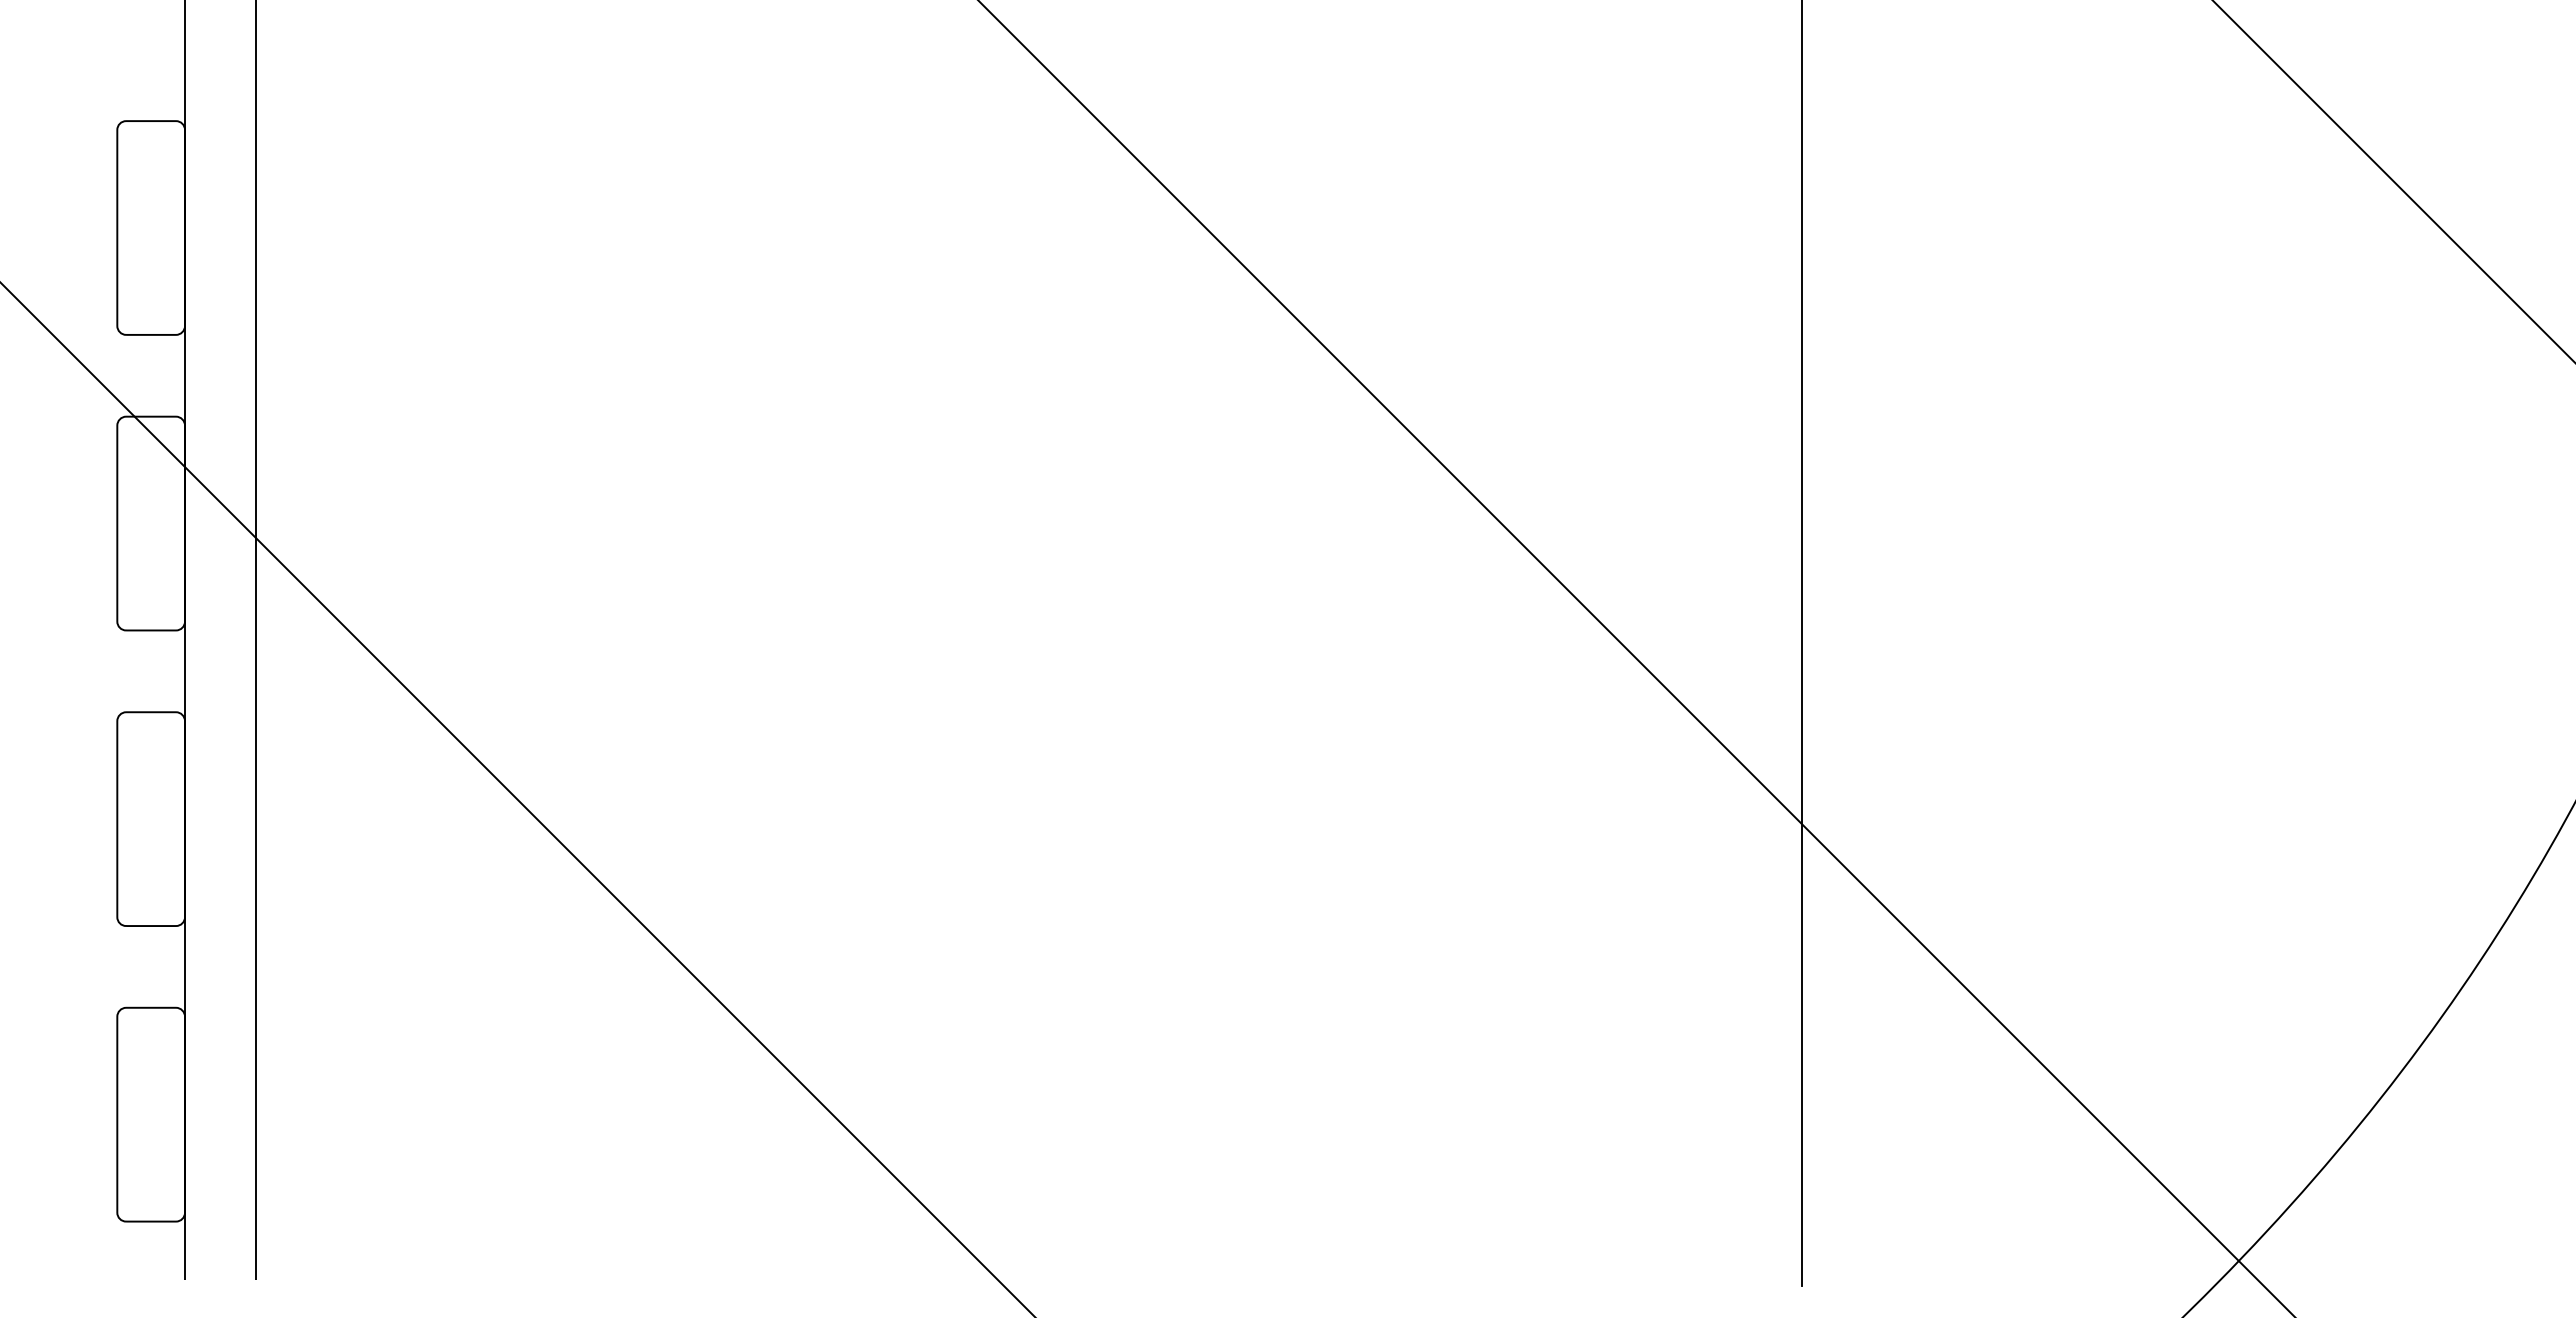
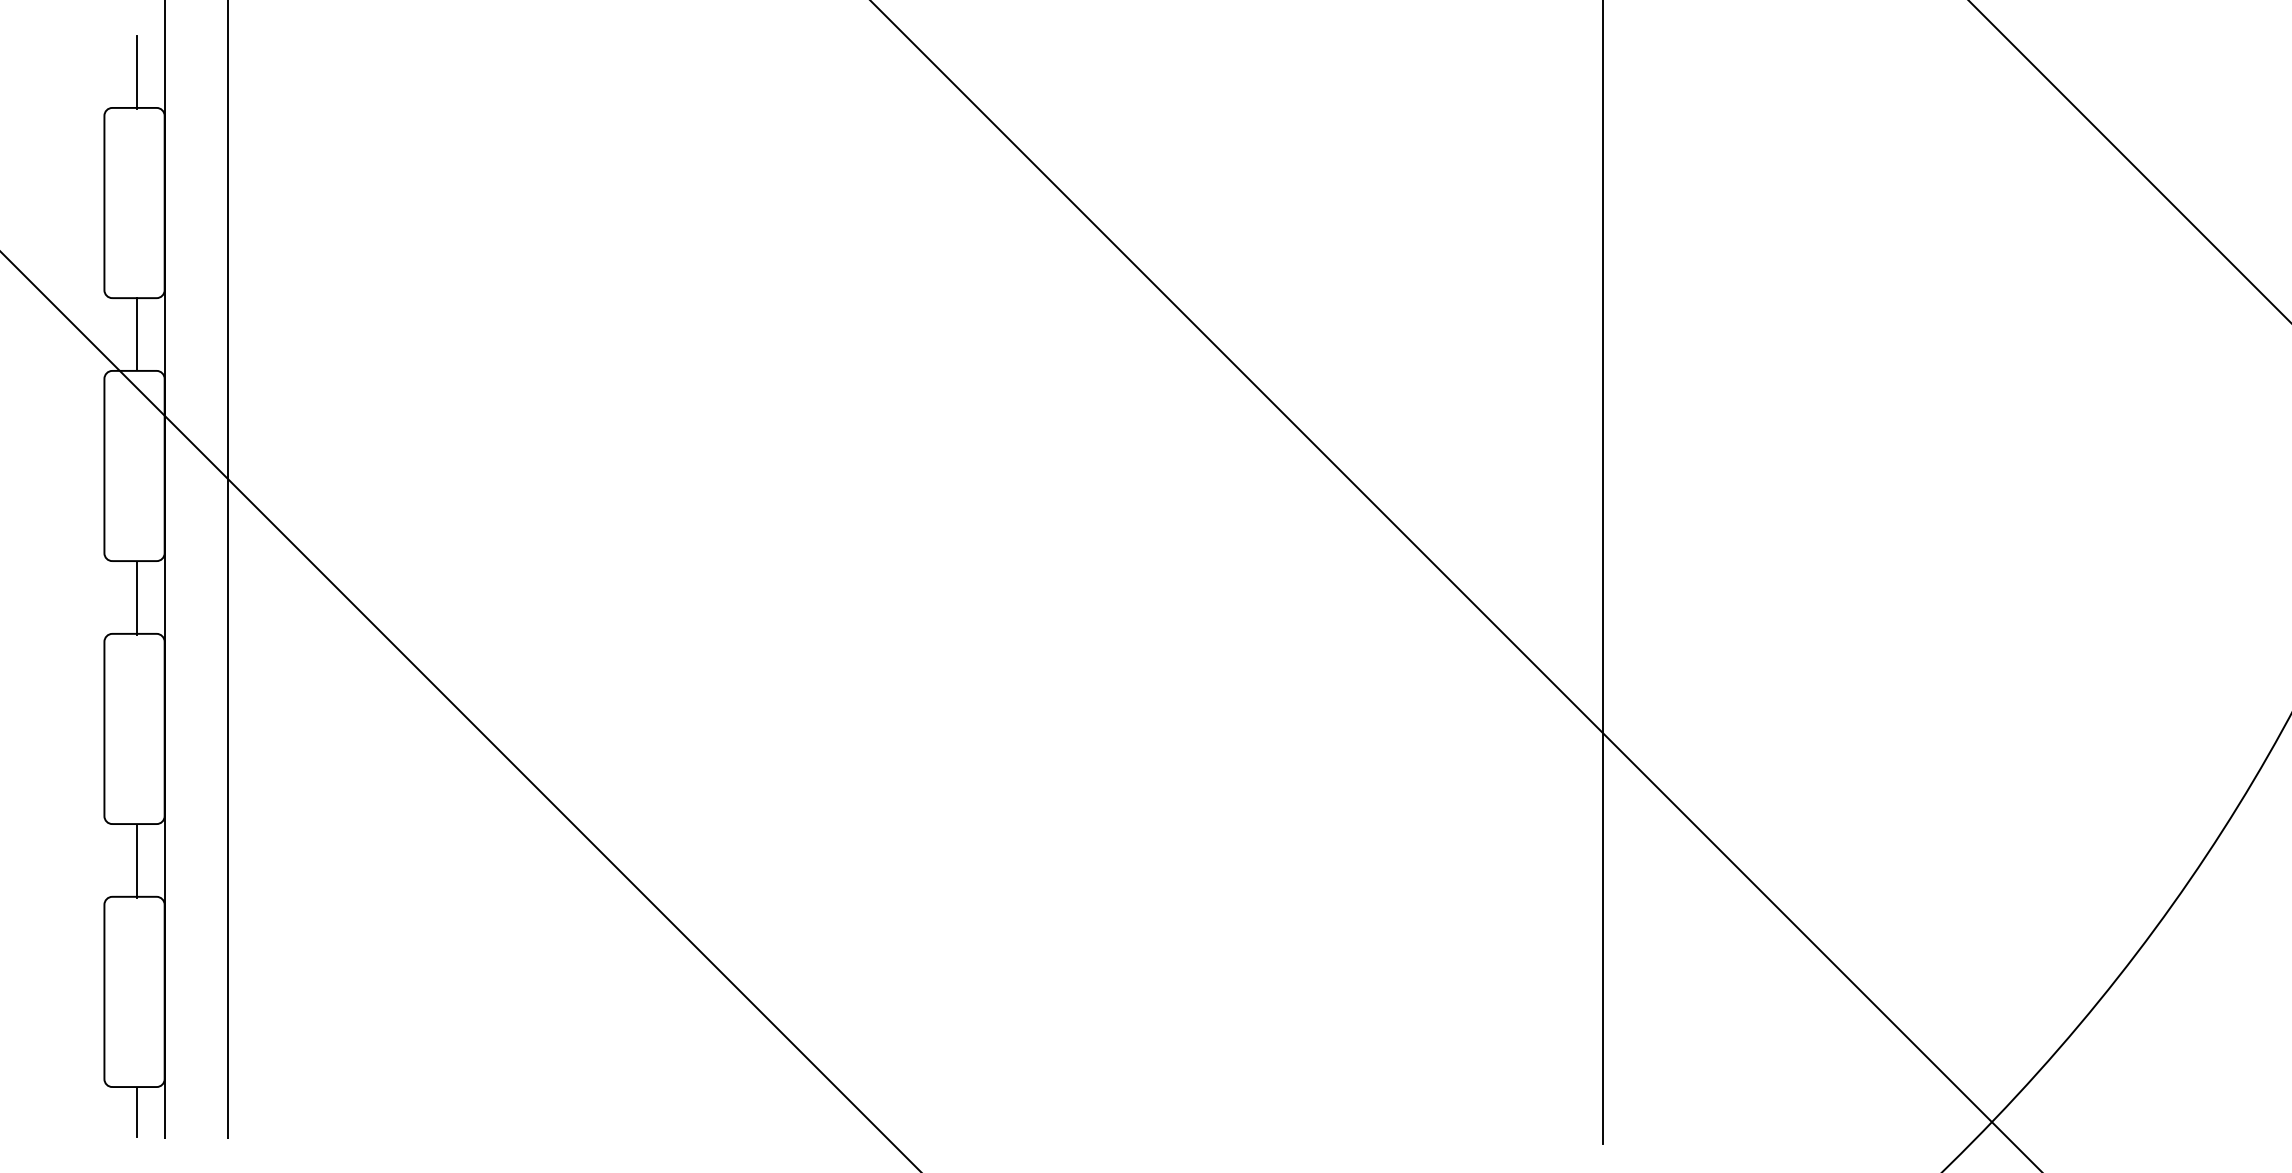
line: (154, 80) -> (137, 71), added
line: (154, 375) -> (137, 334), added
line: (154, 672) -> (137, 598), added
line: (154, 967) -> (137, 860), added
line: (154, 1249) -> (137, 1111), added

